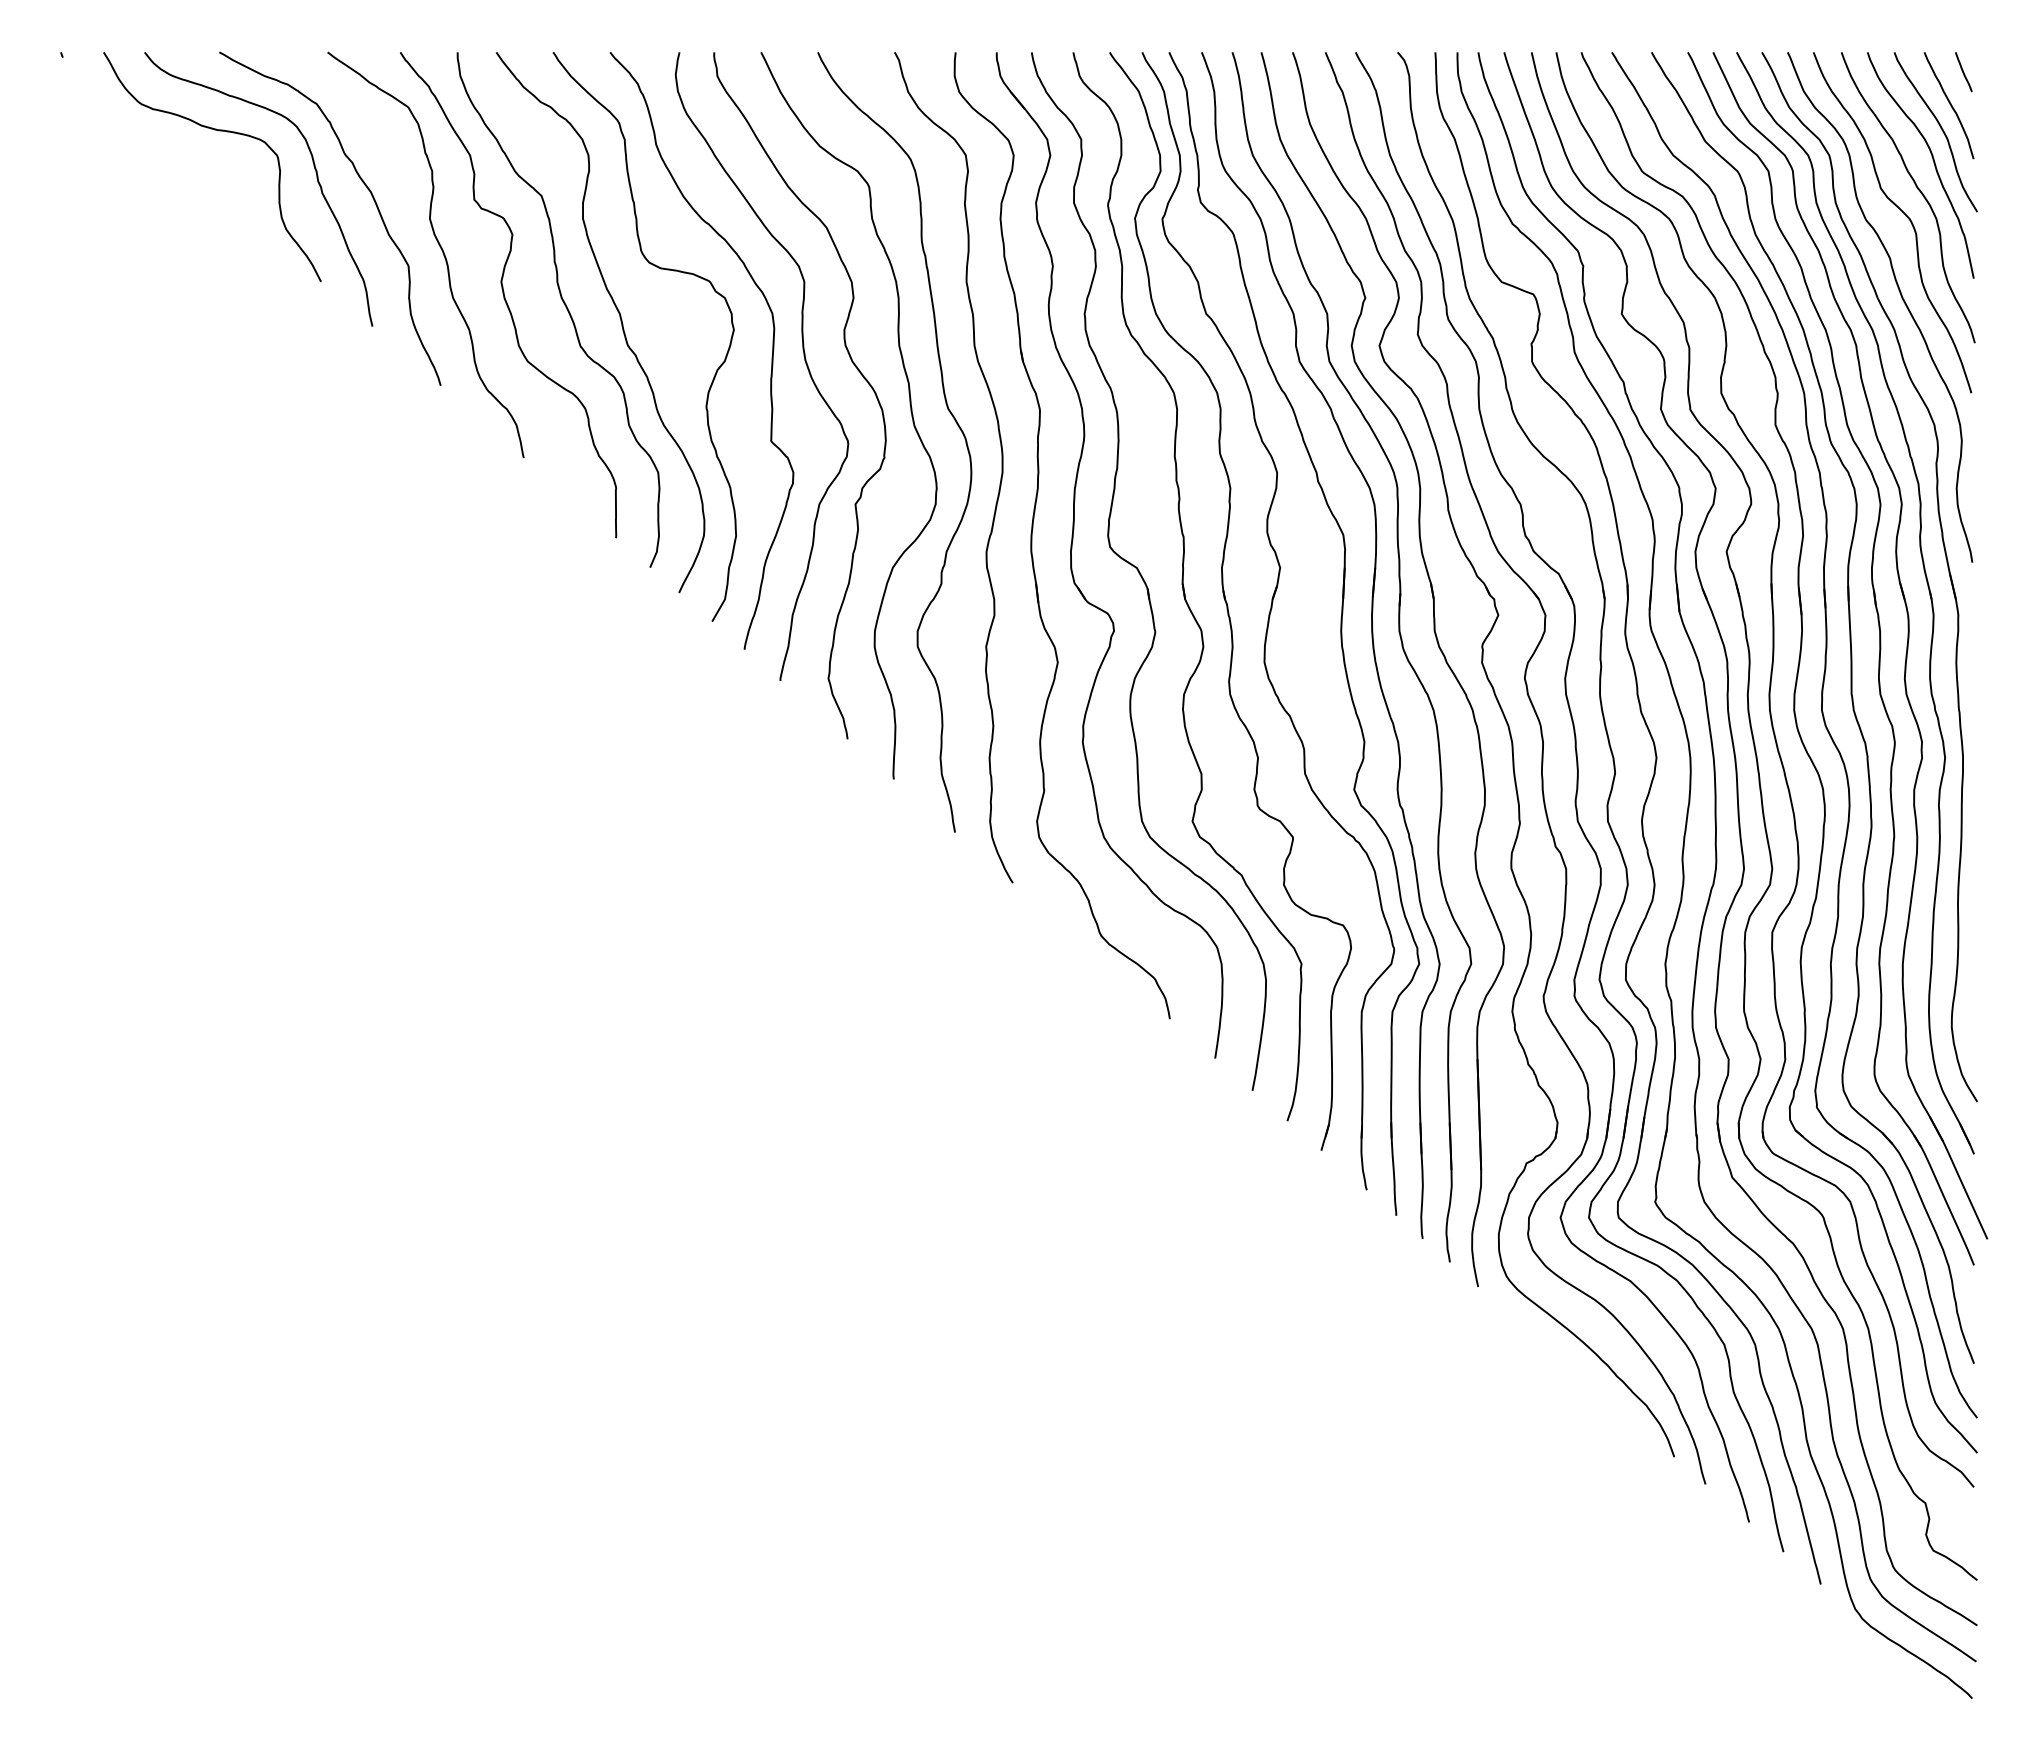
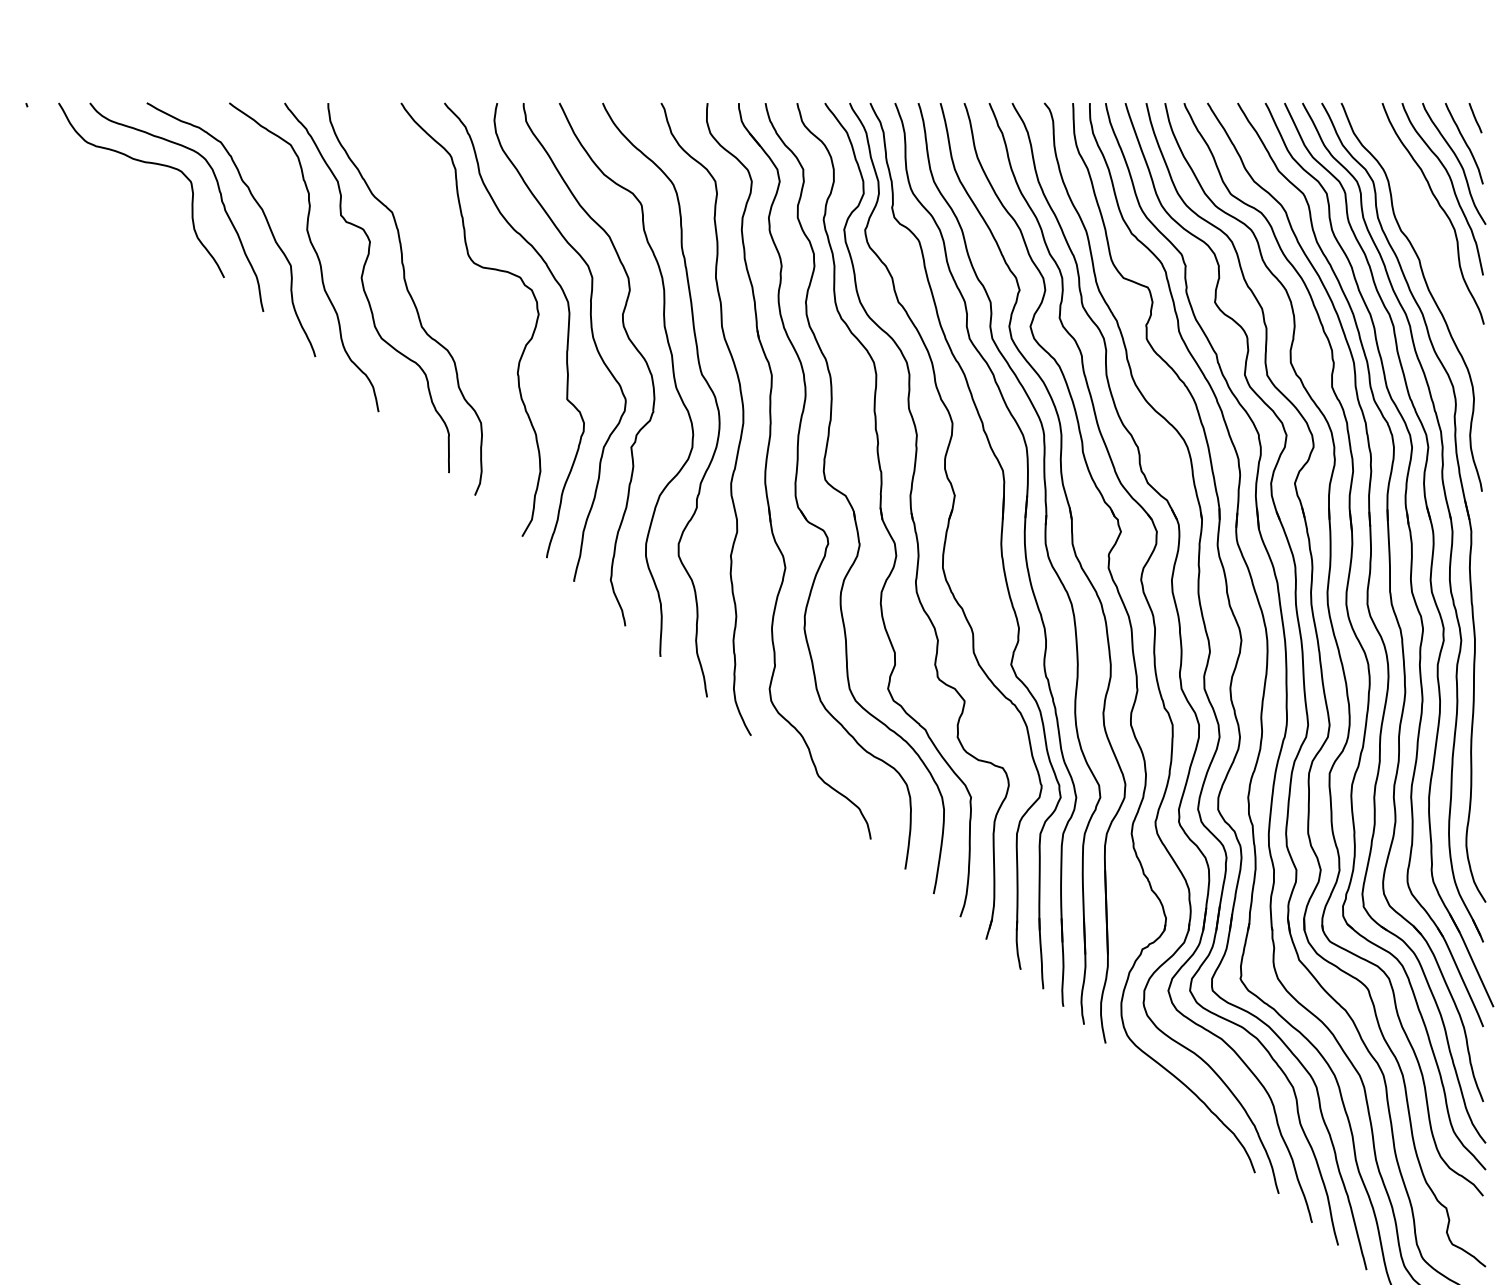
curve: (1902, 212) -> (1428, 225), removed
curve: (619, 317) -> (451, 305), removed

